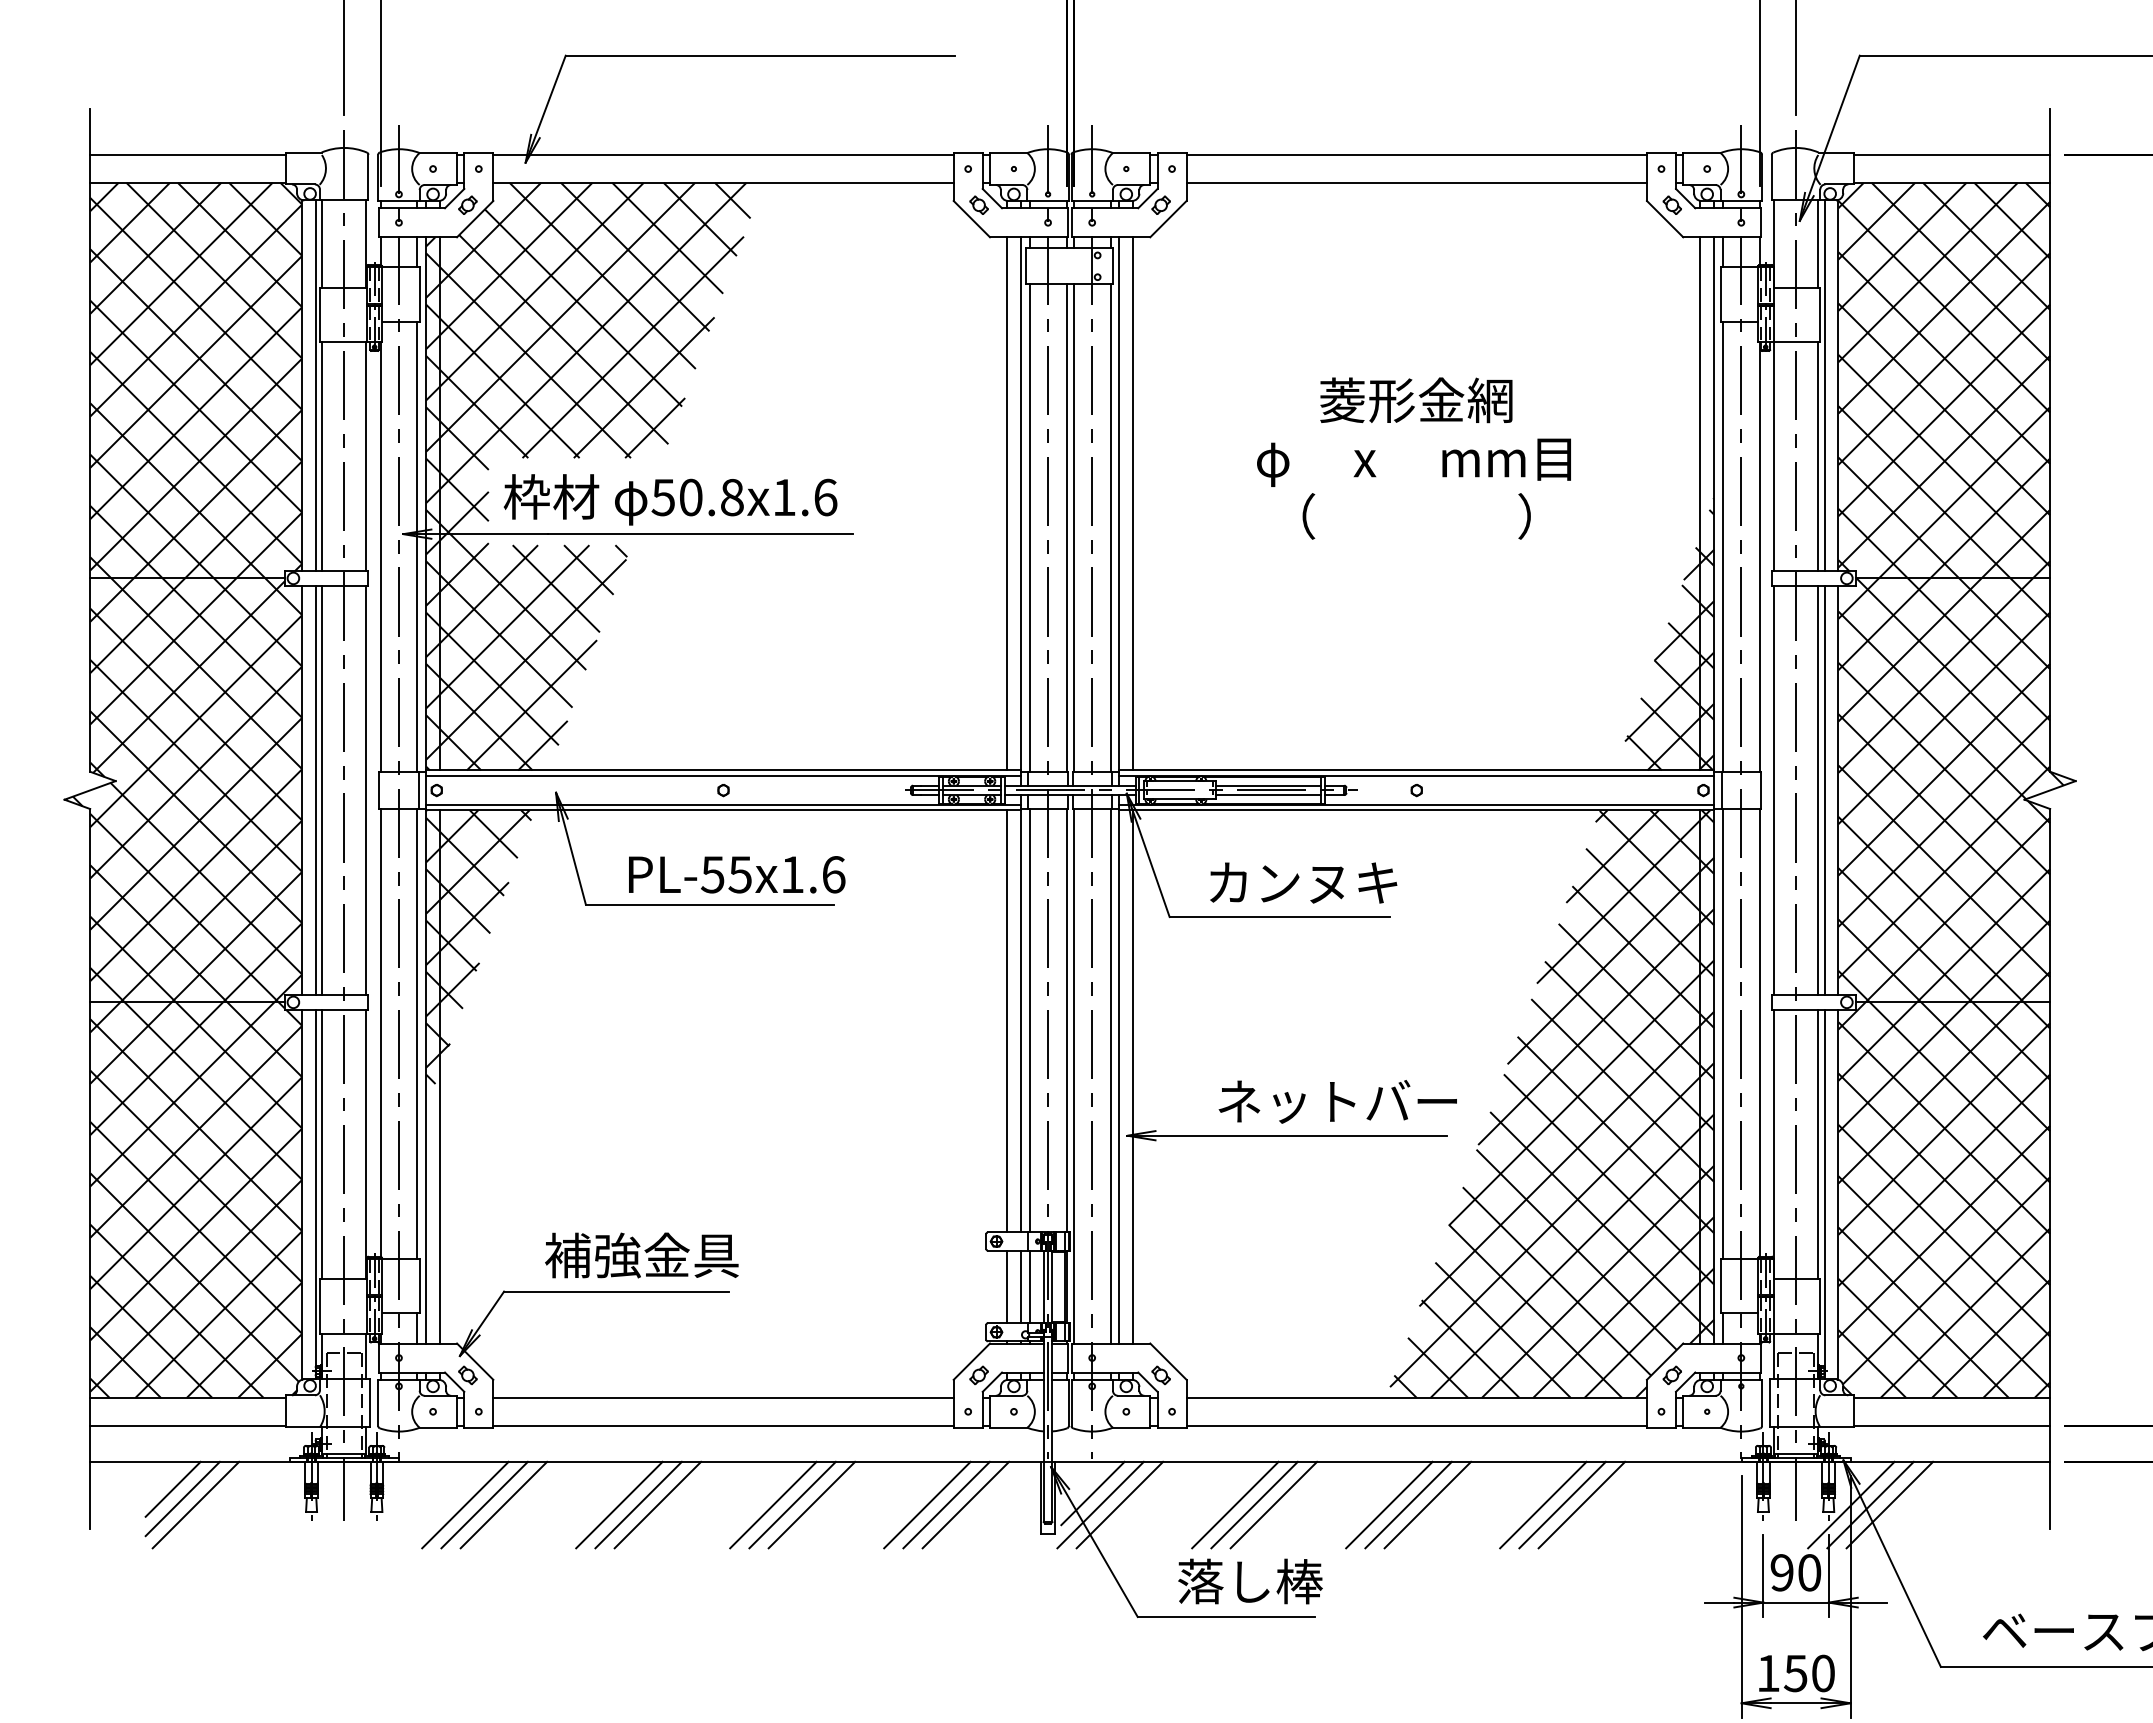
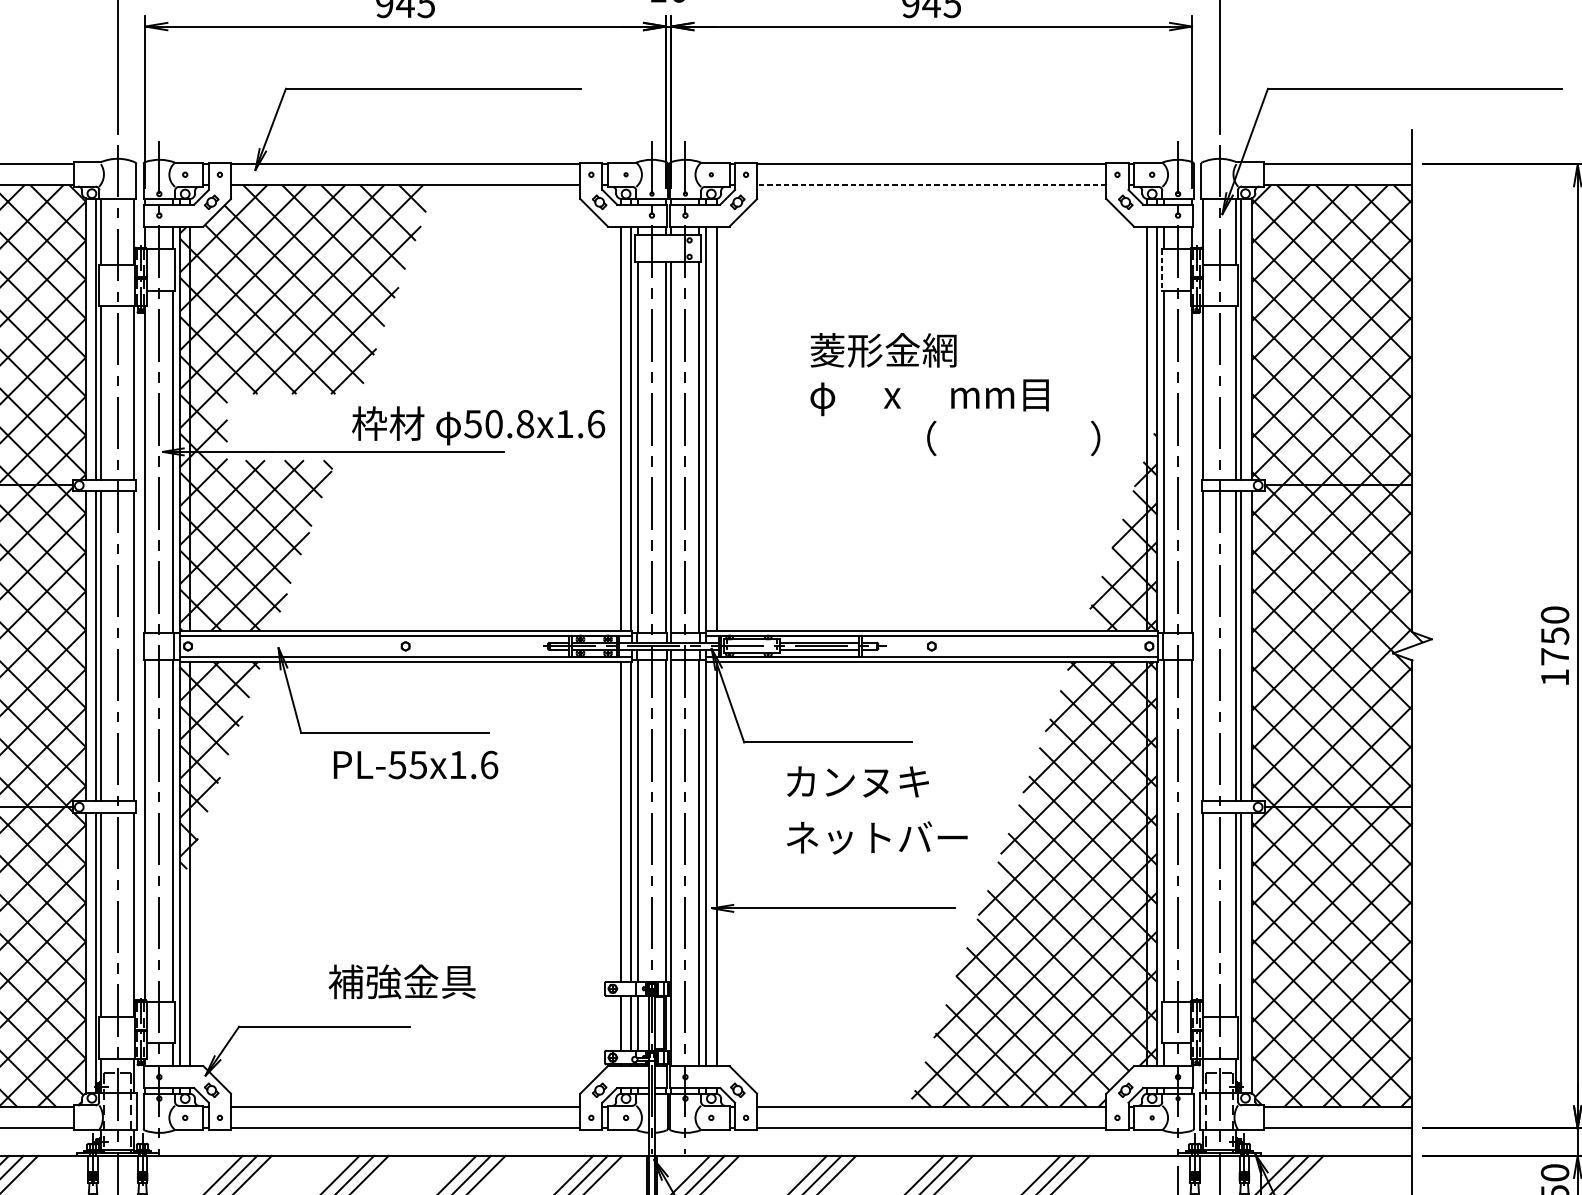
line: (1416, 182) -> (931, 185), solid -> dashed
line: (1720, 295) -> (1162, 270), solid -> dashed
text: (1416, 400) -> (883, 350), moved
text: (670, 499) -> (478, 425), moved
text: (1416, 516) -> (1013, 438), moved
text: (737, 874) -> (416, 764), moved
text: (1303, 882) -> (857, 781), moved
text: (1337, 1101) -> (876, 837), moved
text: (641, 1255) -> (401, 981), moved

